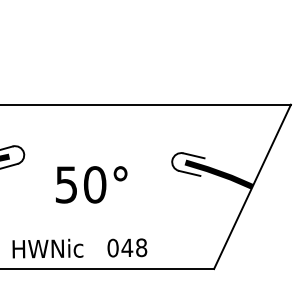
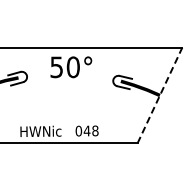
text: (91, 185) -> (71, 67), moved
line: (251, 186) -> (159, 95), solid -> dashed

